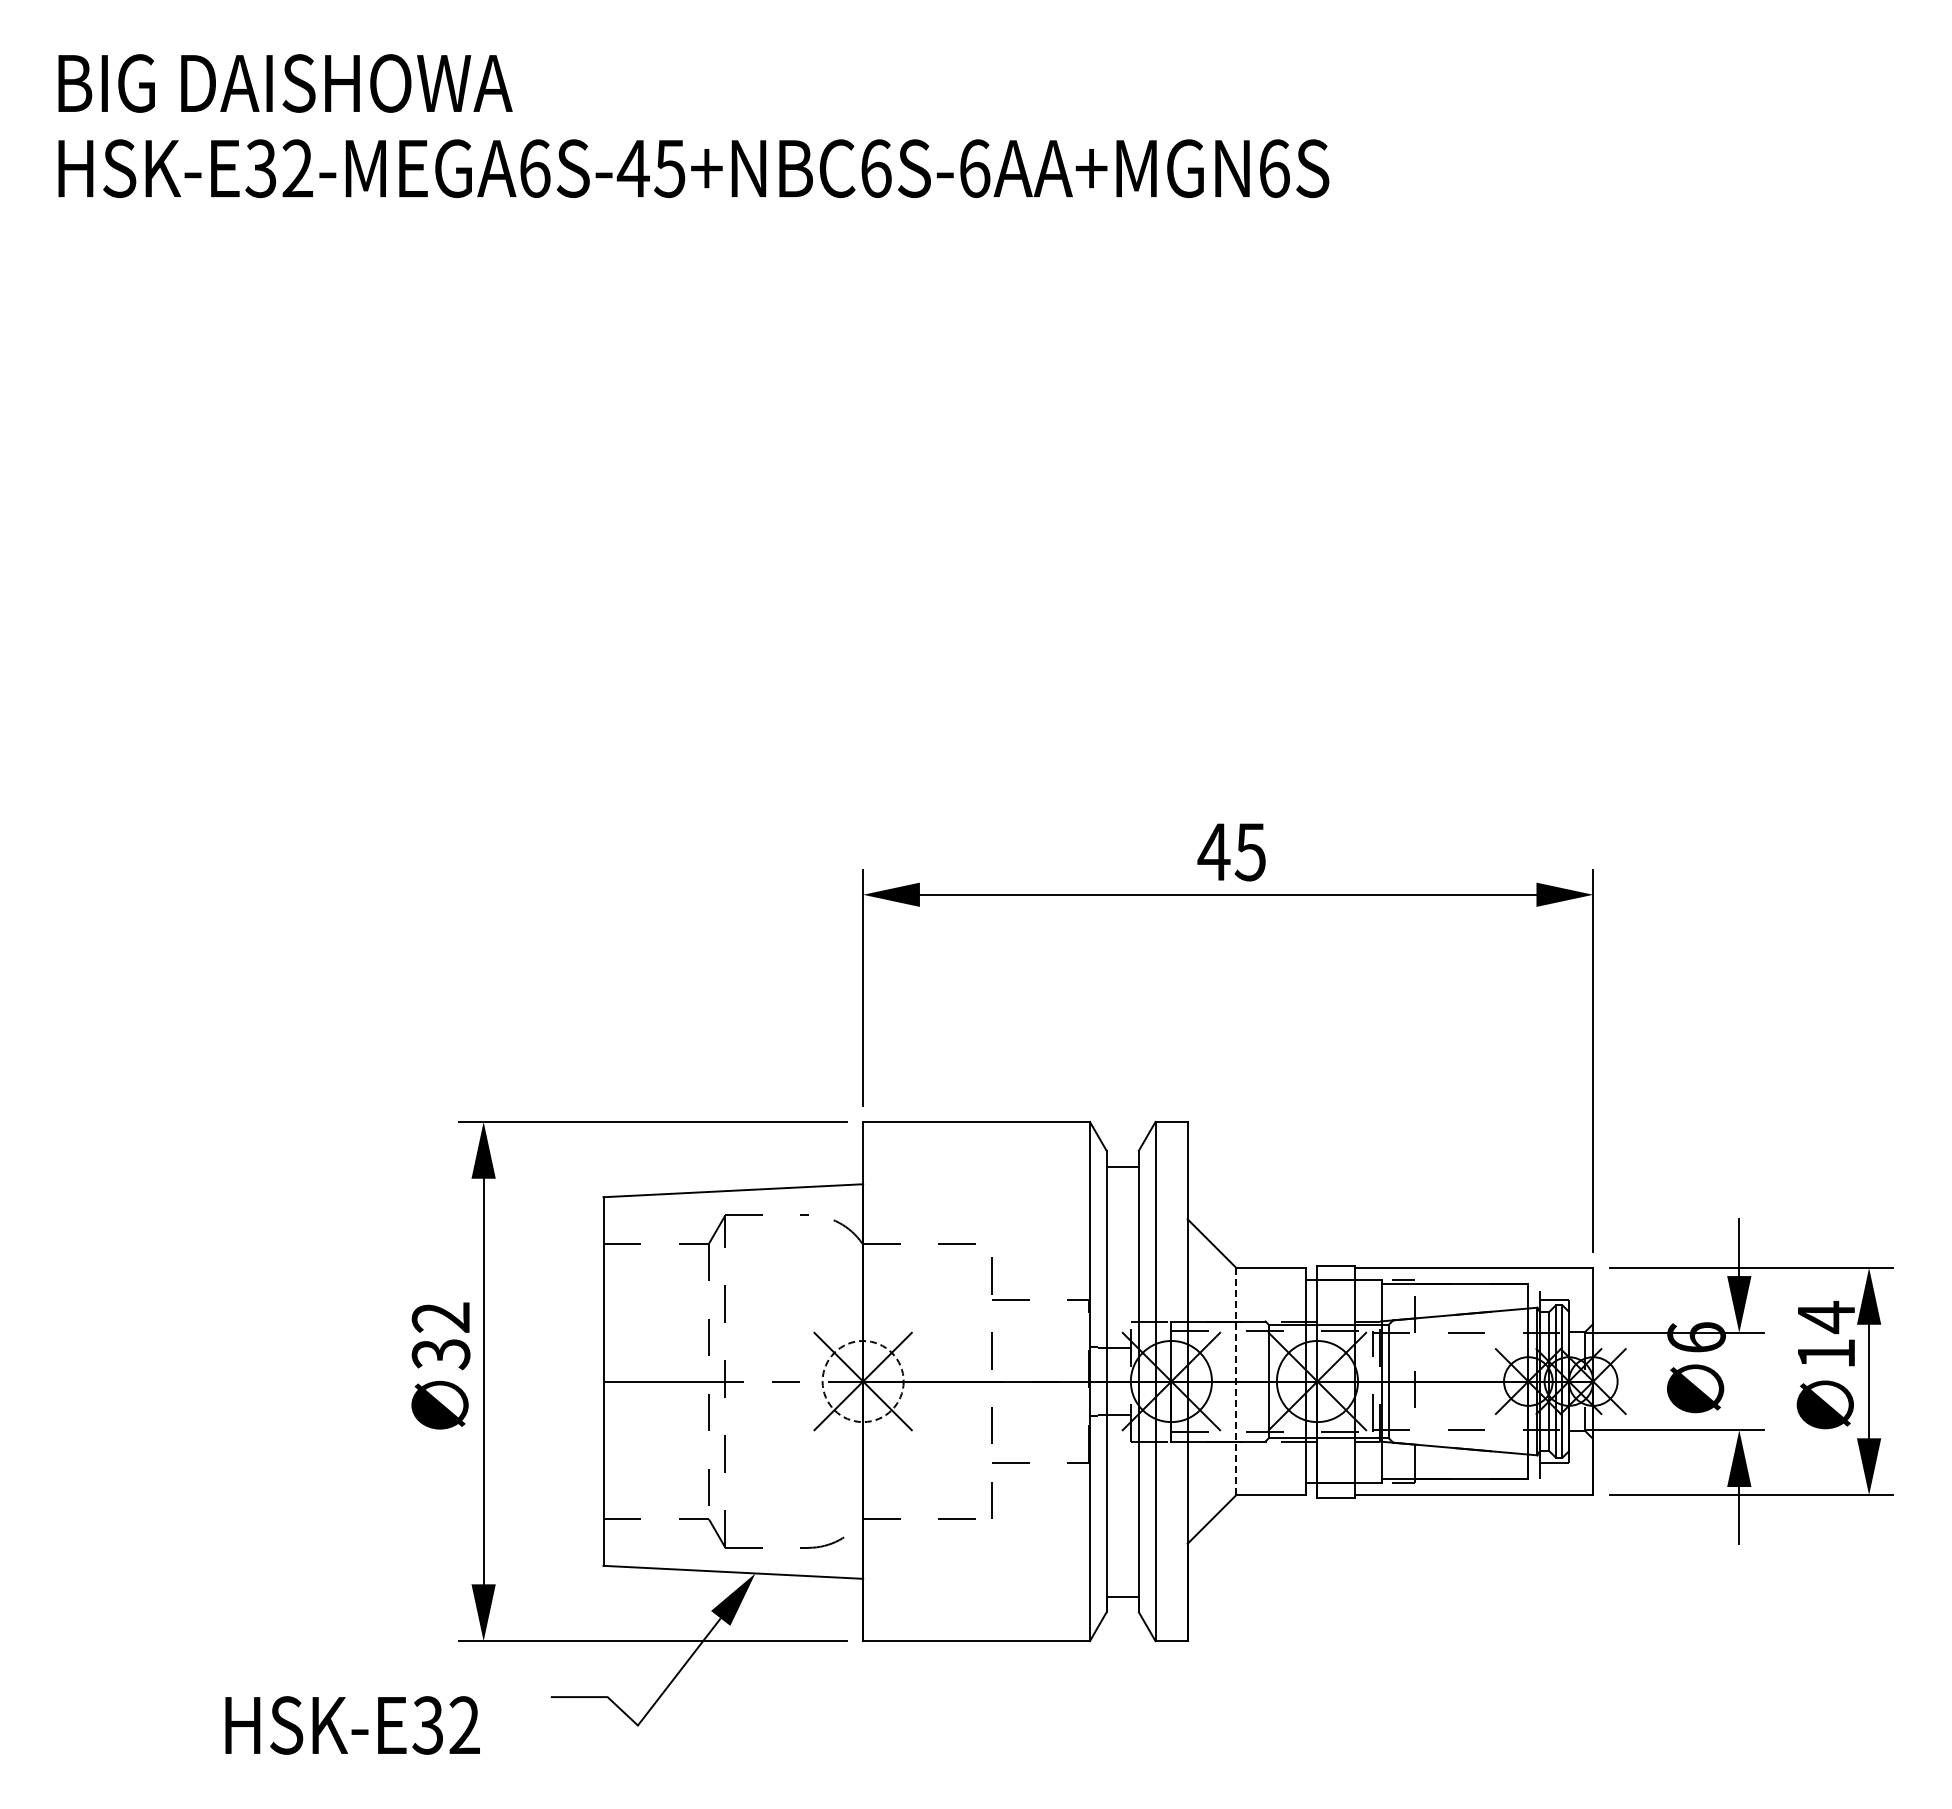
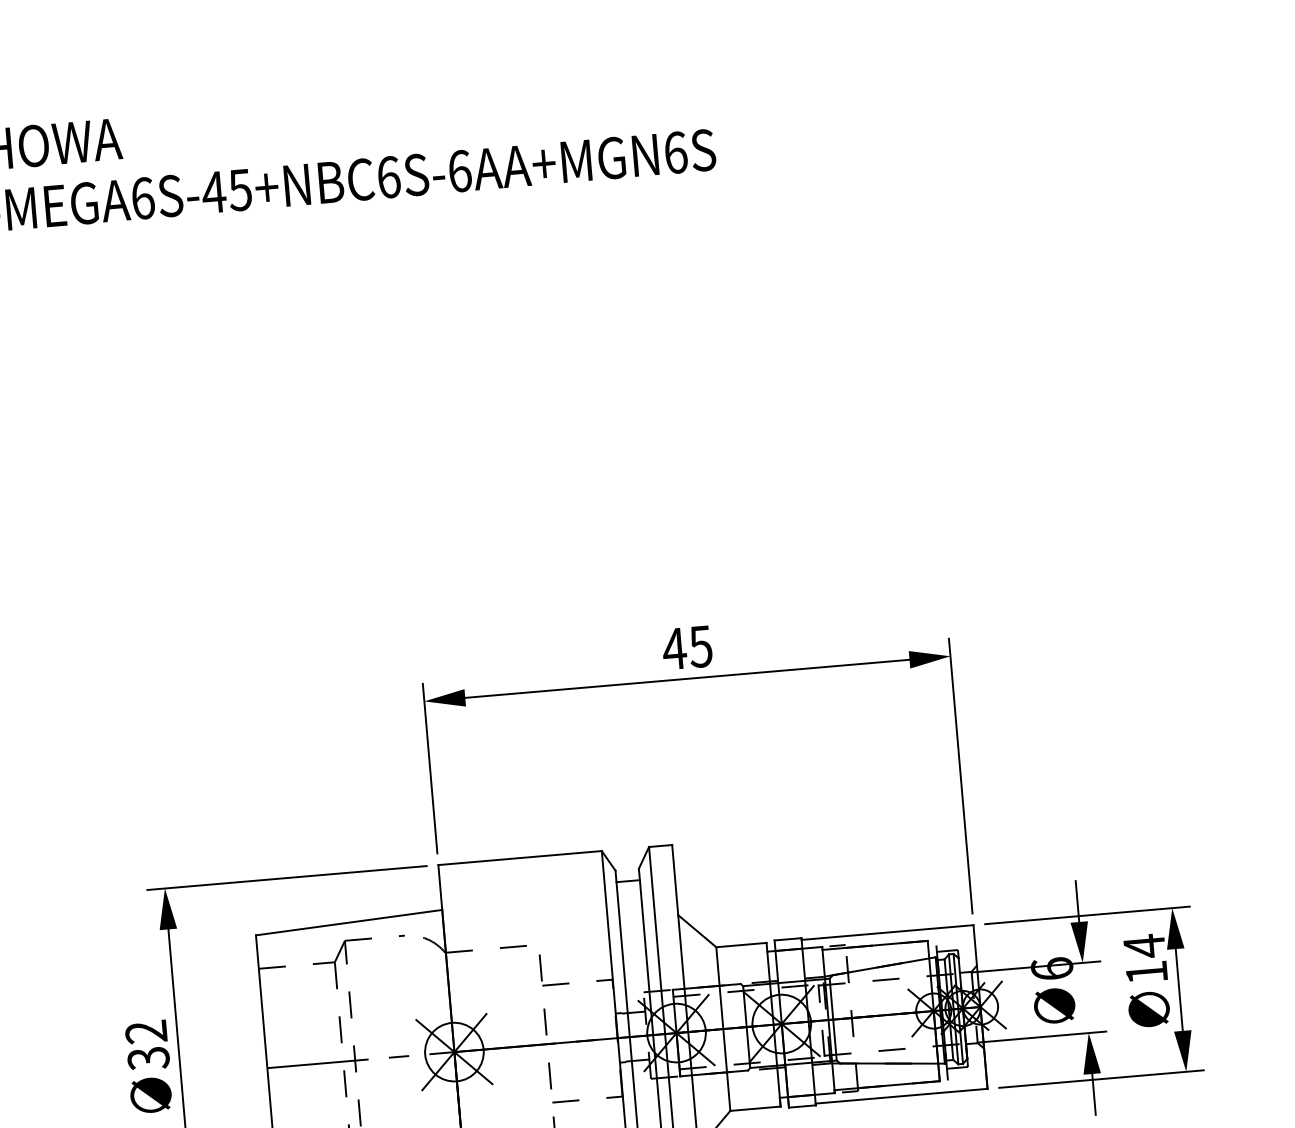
circle: (862, 1381) -> (453, 1052), dashed -> solid
line: (1236, 1381) -> (723, 1029), dashed -> solid

